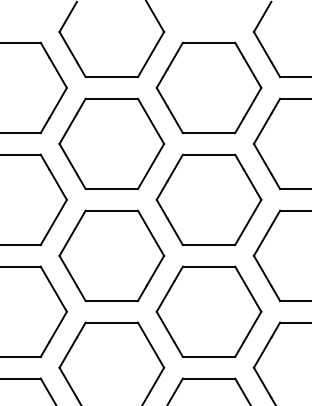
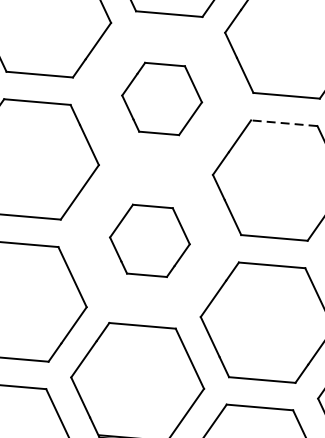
part: (111, 143) -> (161, 98), size x0.6
line: (208, 154) -> (283, 122), solid -> dashed
part: (111, 255) -> (149, 240), size x0.6

